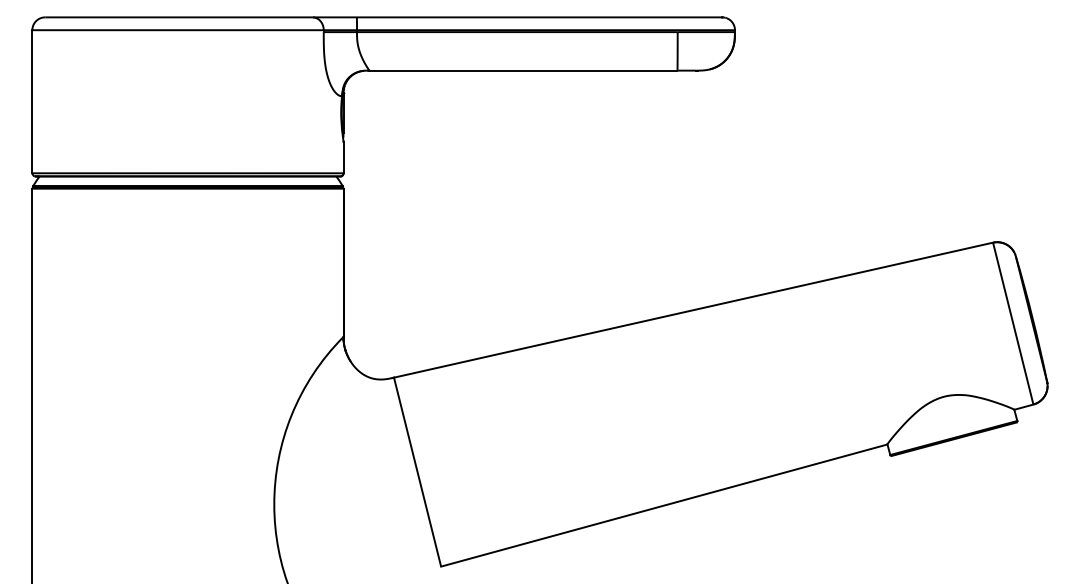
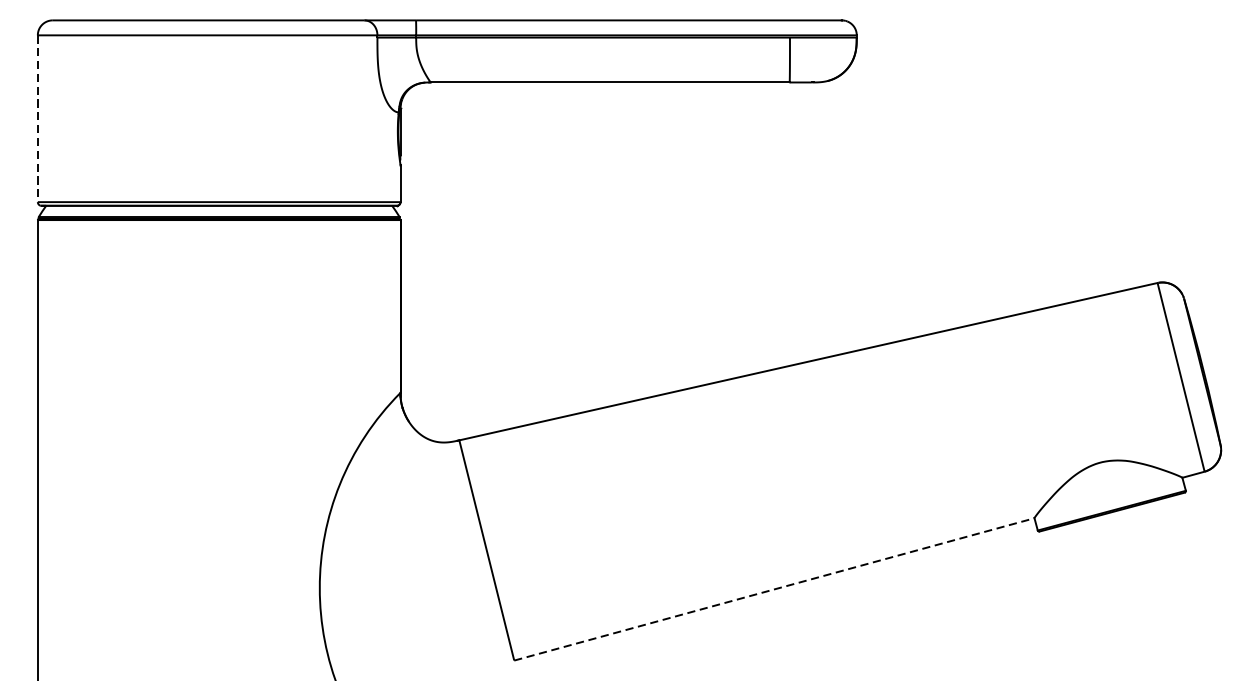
line: (32, 101) -> (37, 118), solid -> dashed
line: (664, 505) -> (774, 589), solid -> dashed

